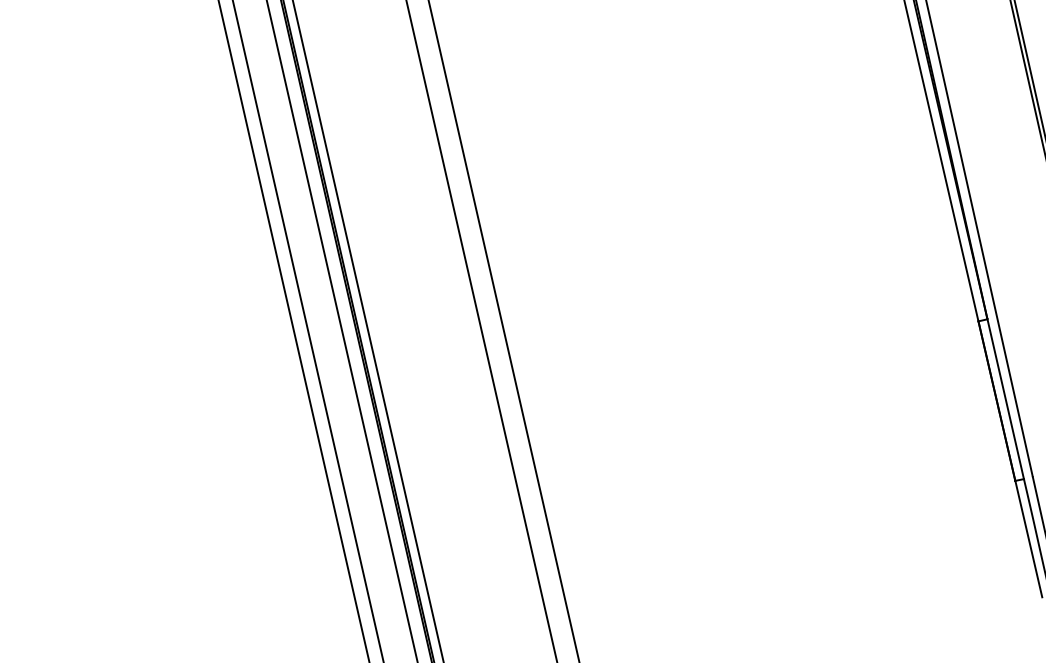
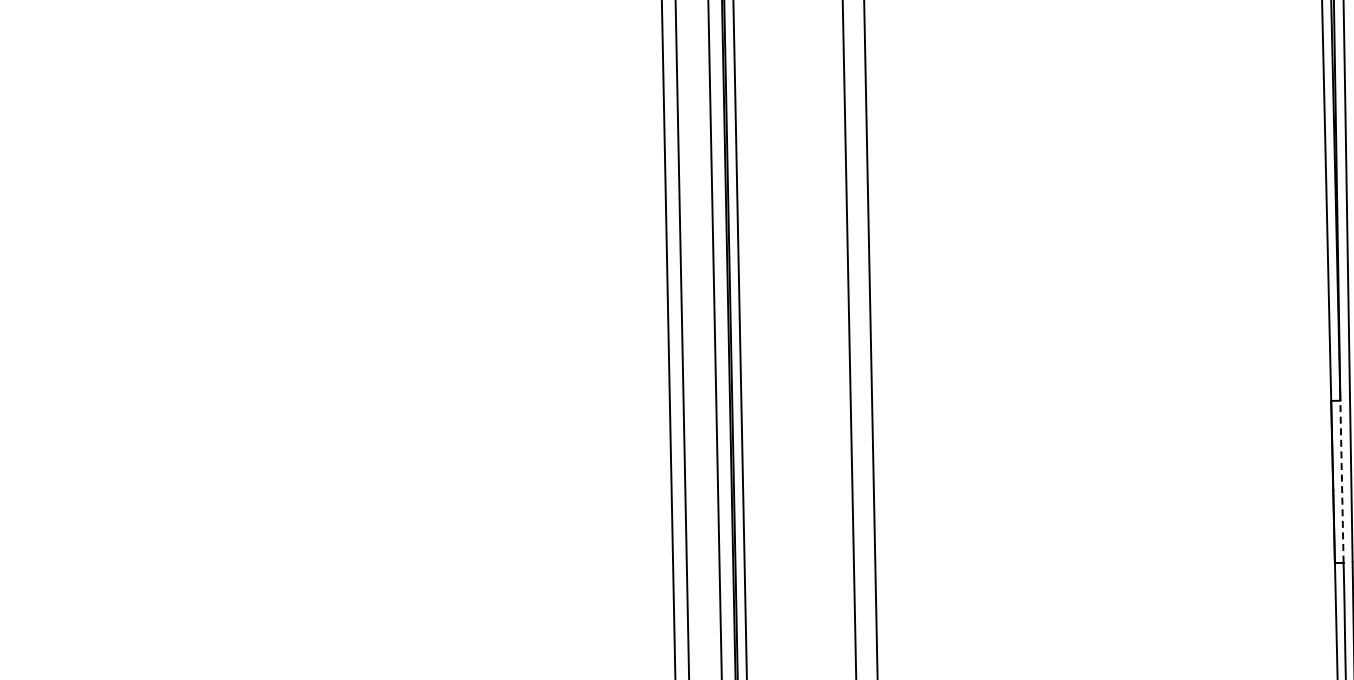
line: (1005, 399) -> (1341, 481), solid -> dashed

